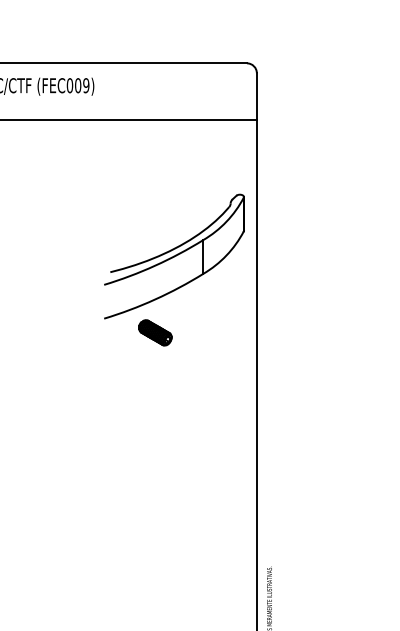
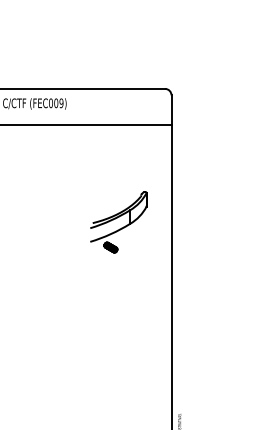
part: (174, 270) -> (118, 222), size x0.62

